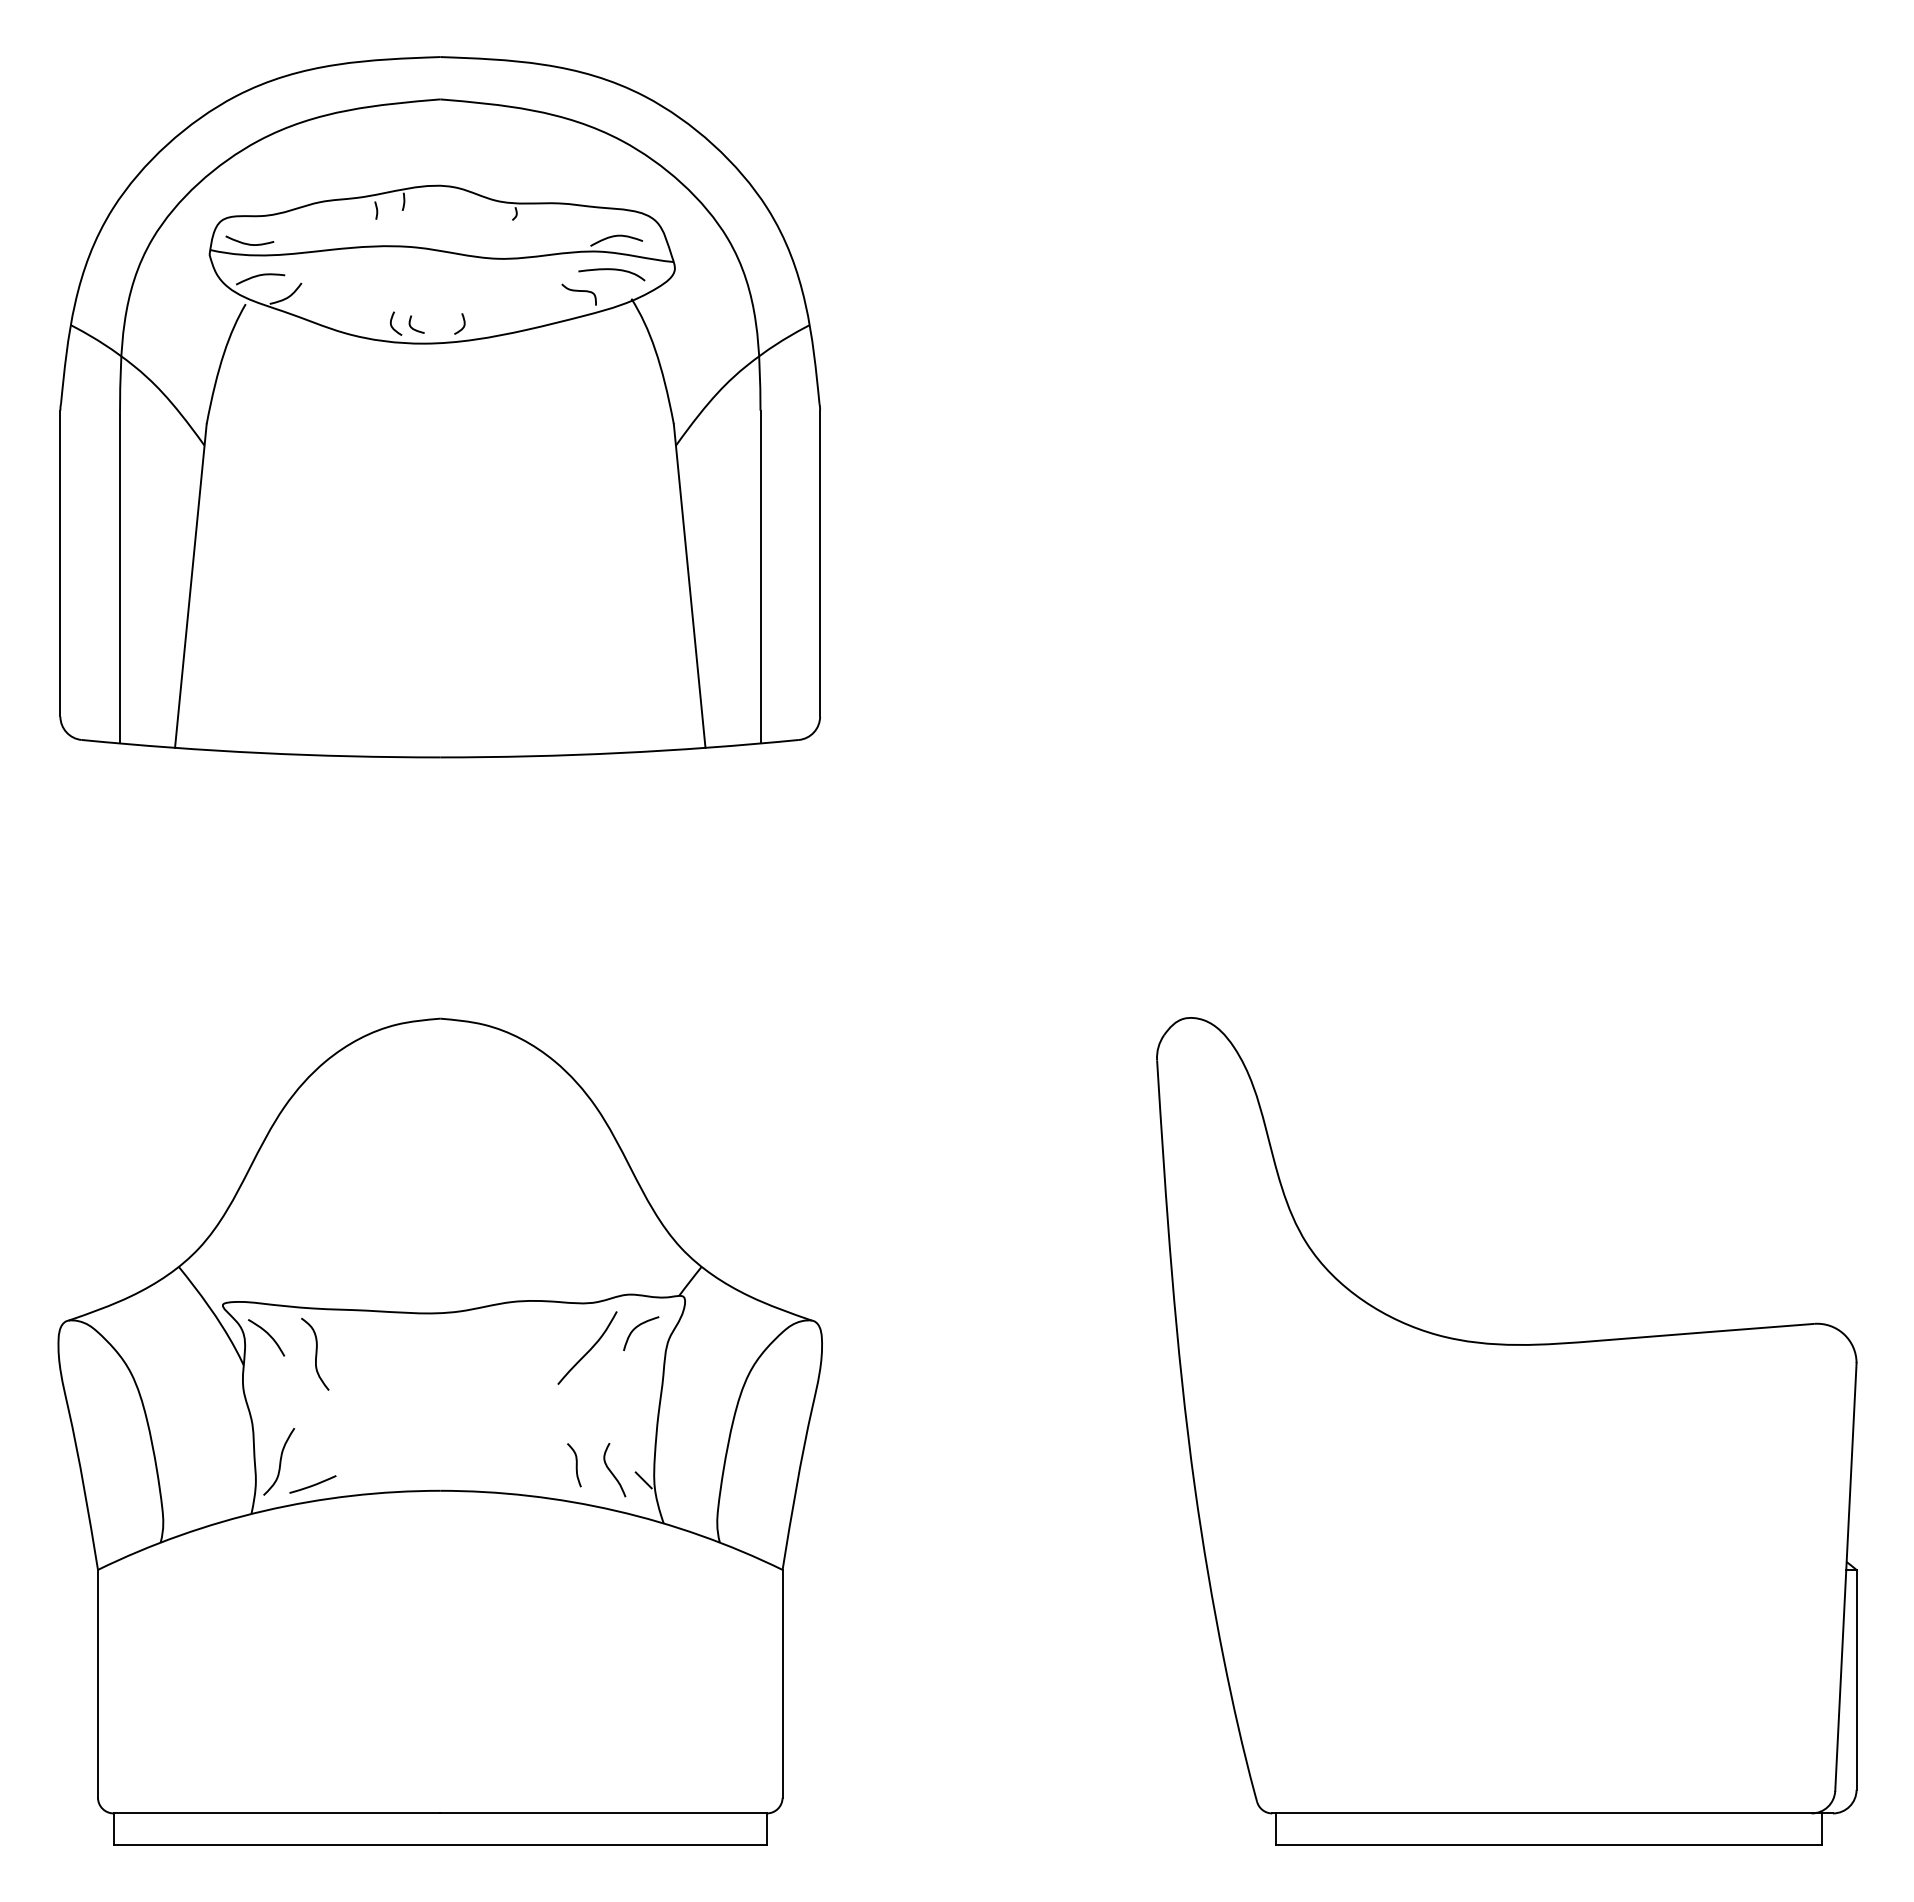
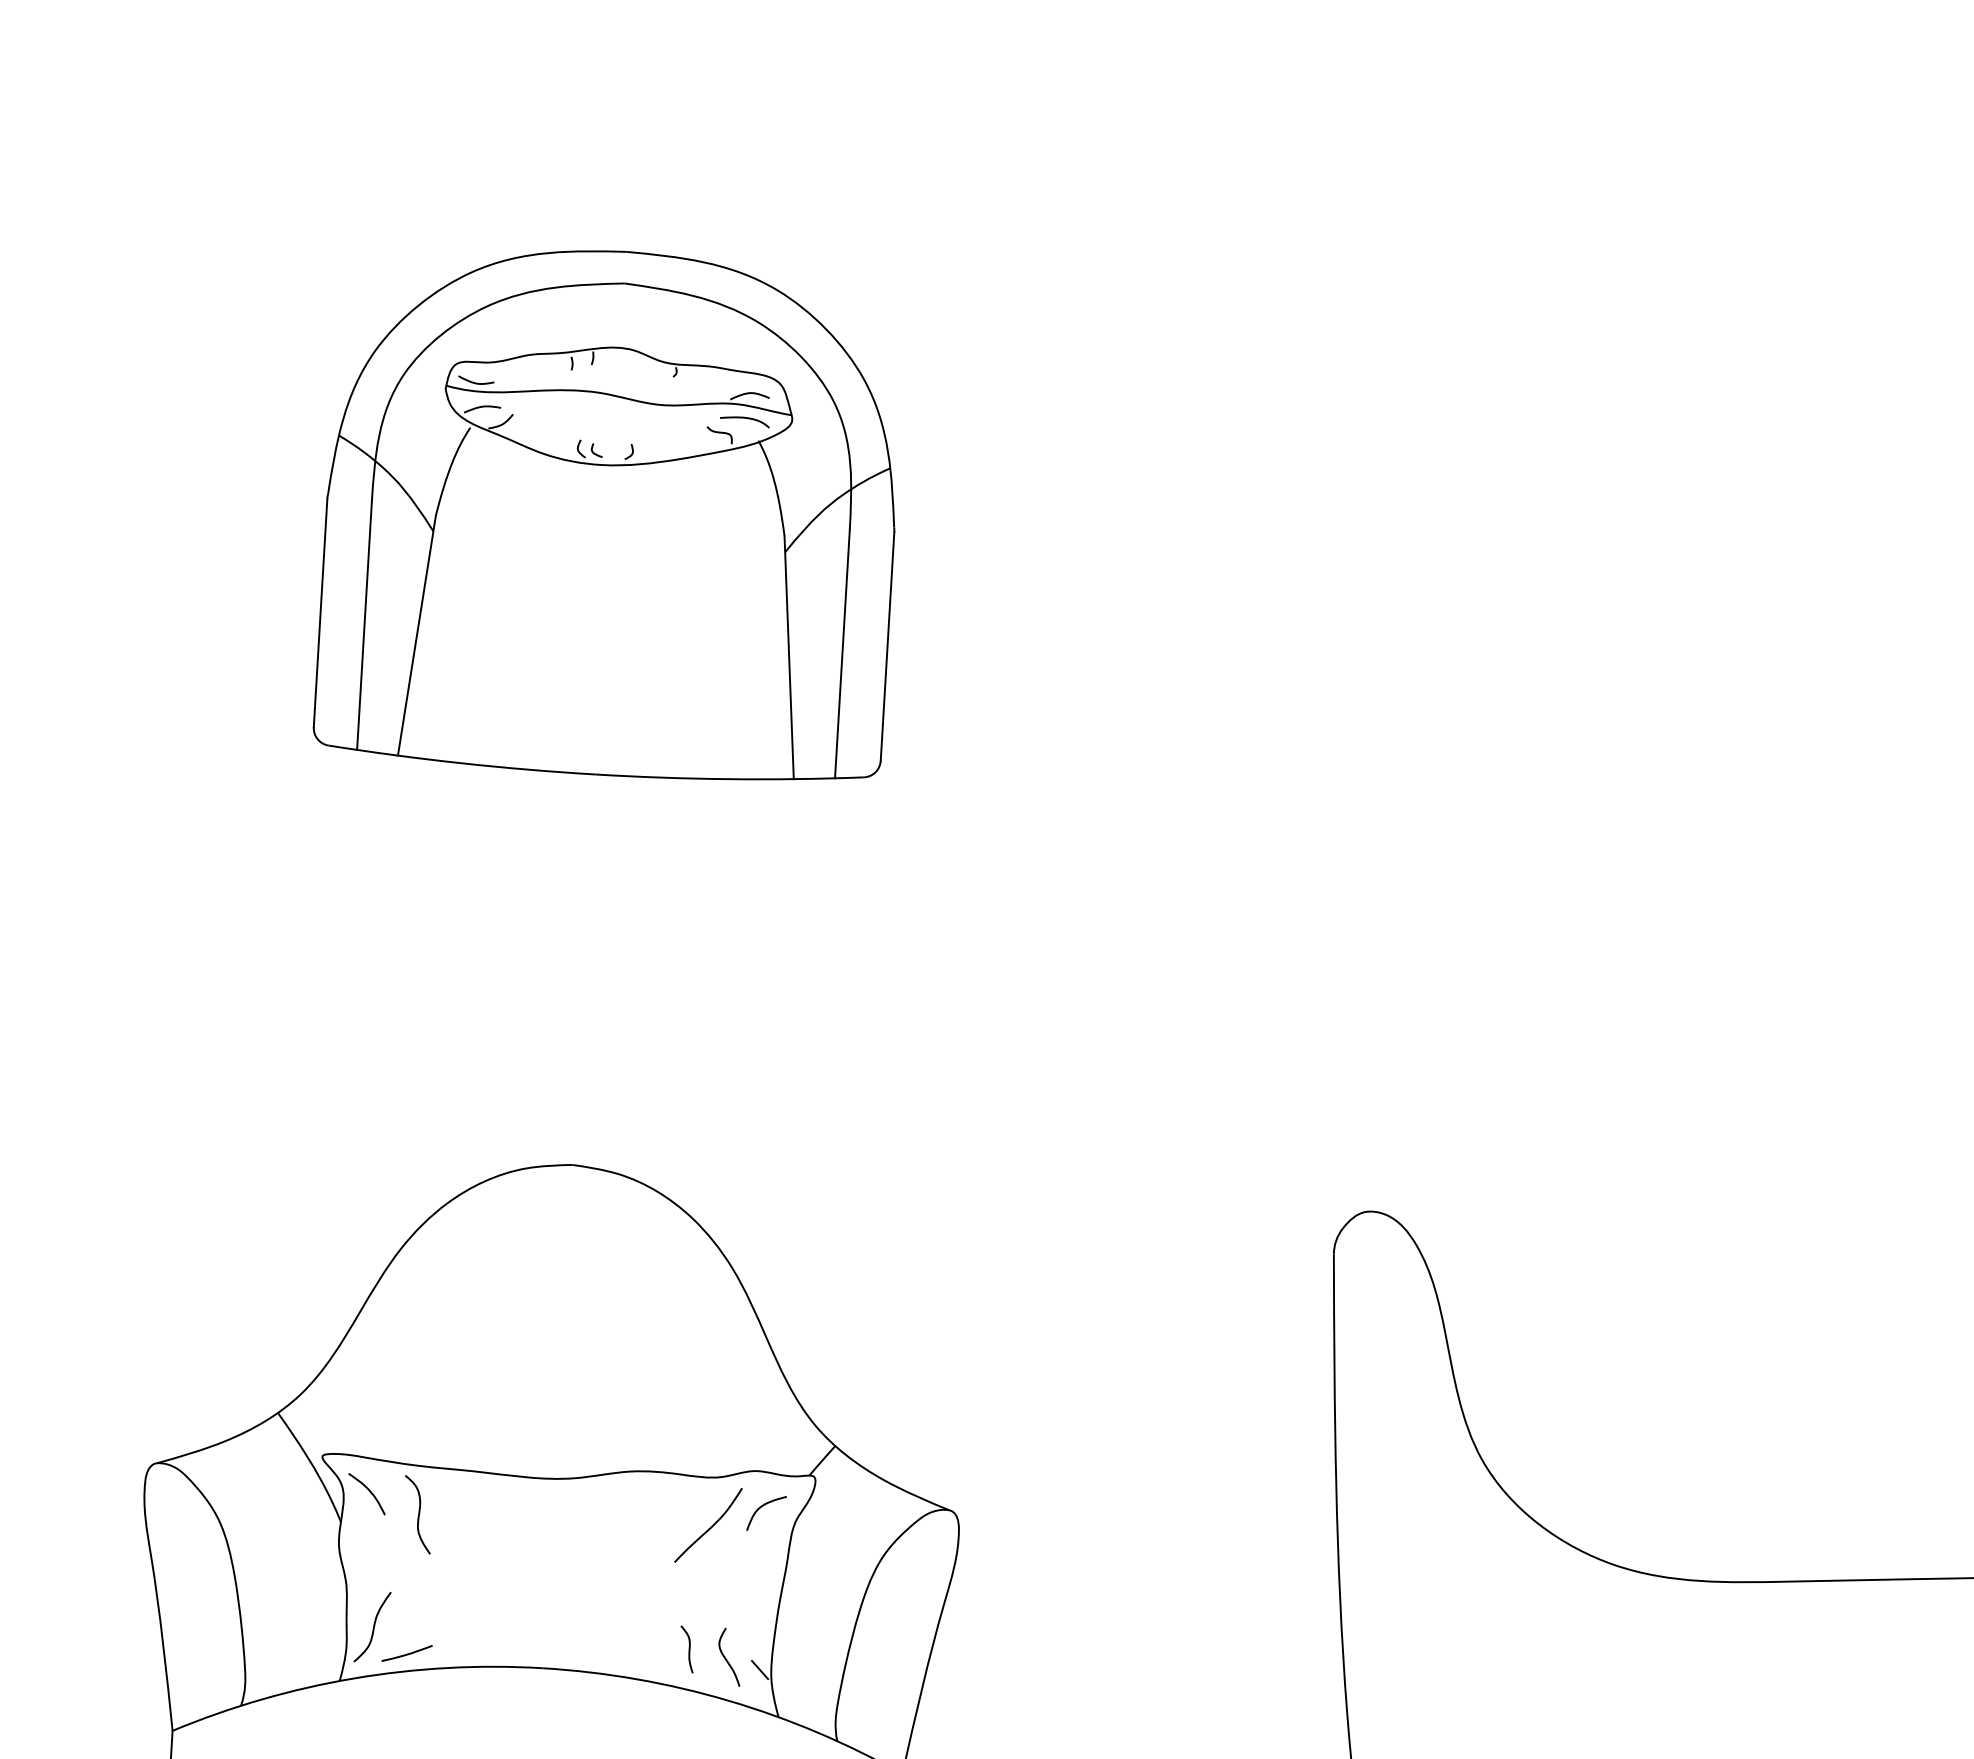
part: (439, 407) -> (610, 513), size x0.7

